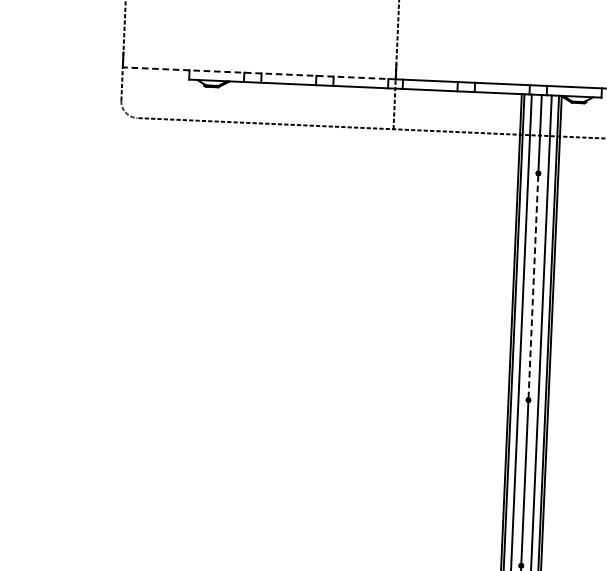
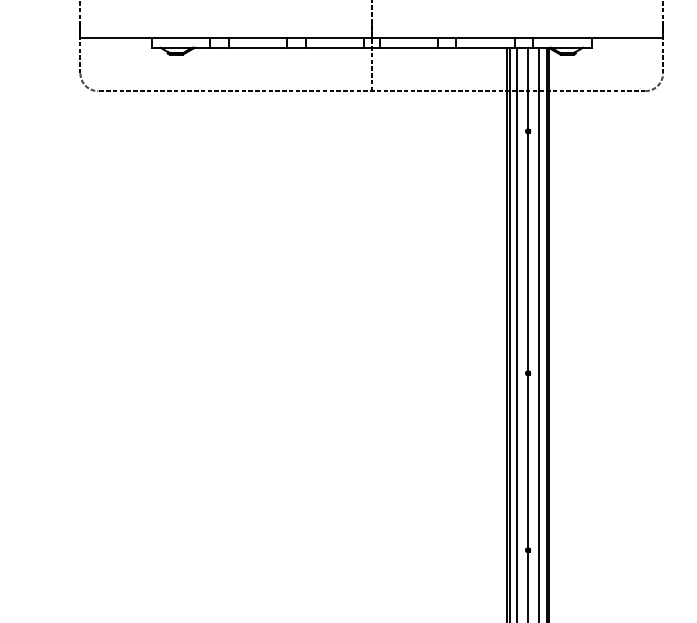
line: (259, 73) -> (226, 37), dashed -> solid
line: (533, 286) -> (528, 252), dashed -> solid

